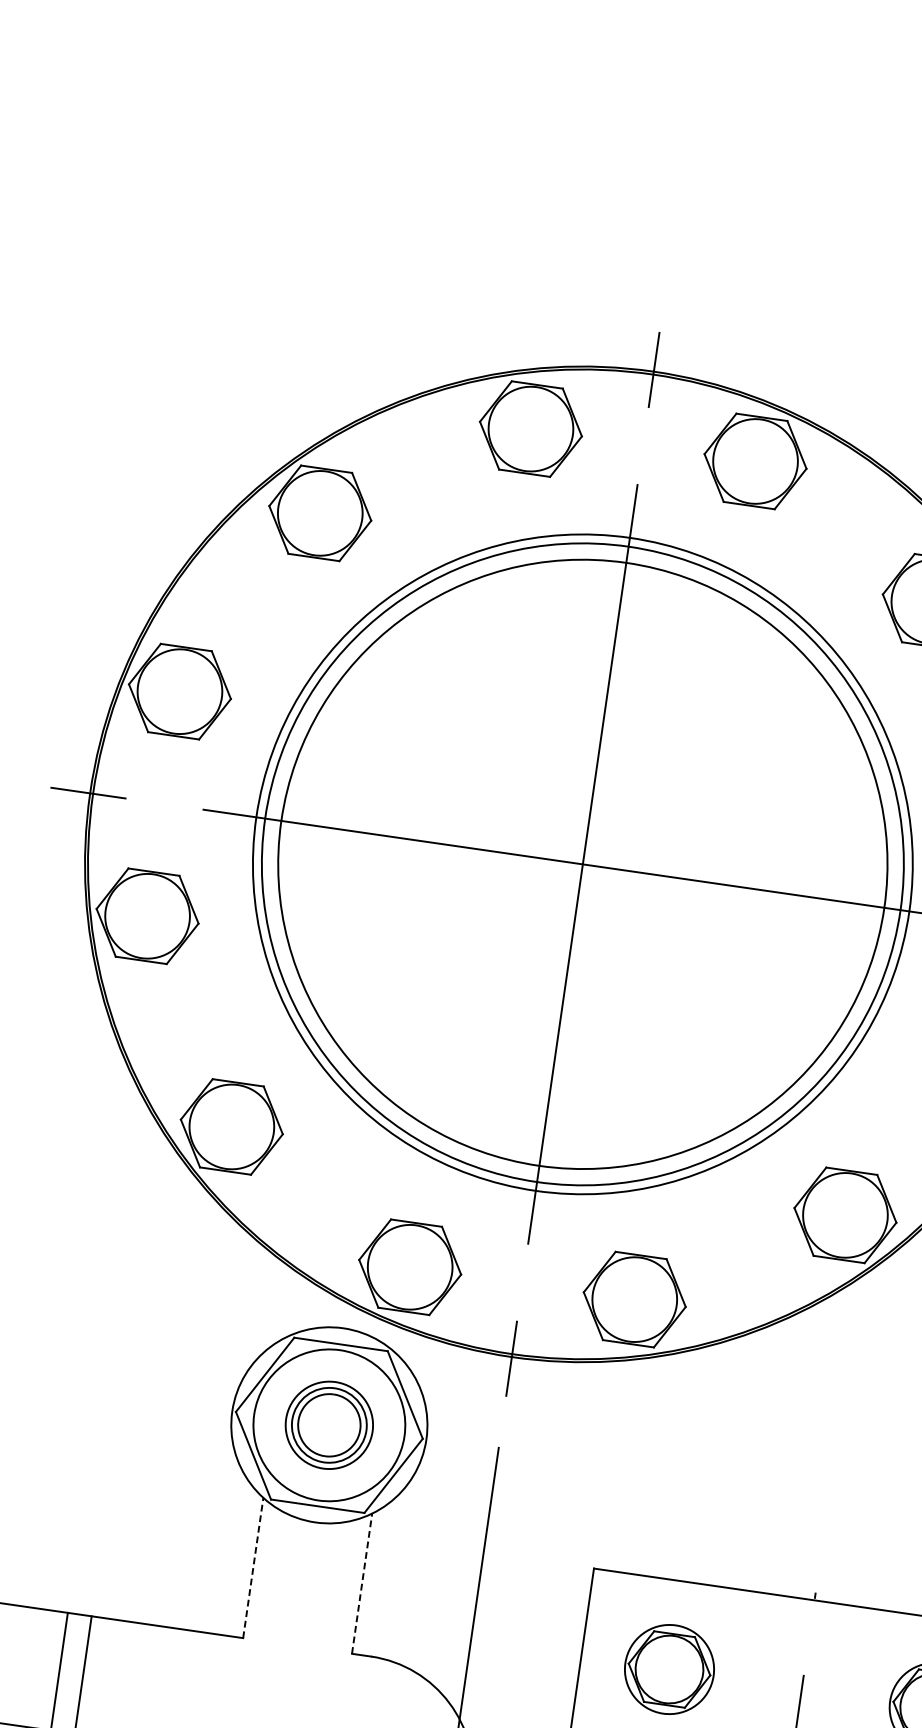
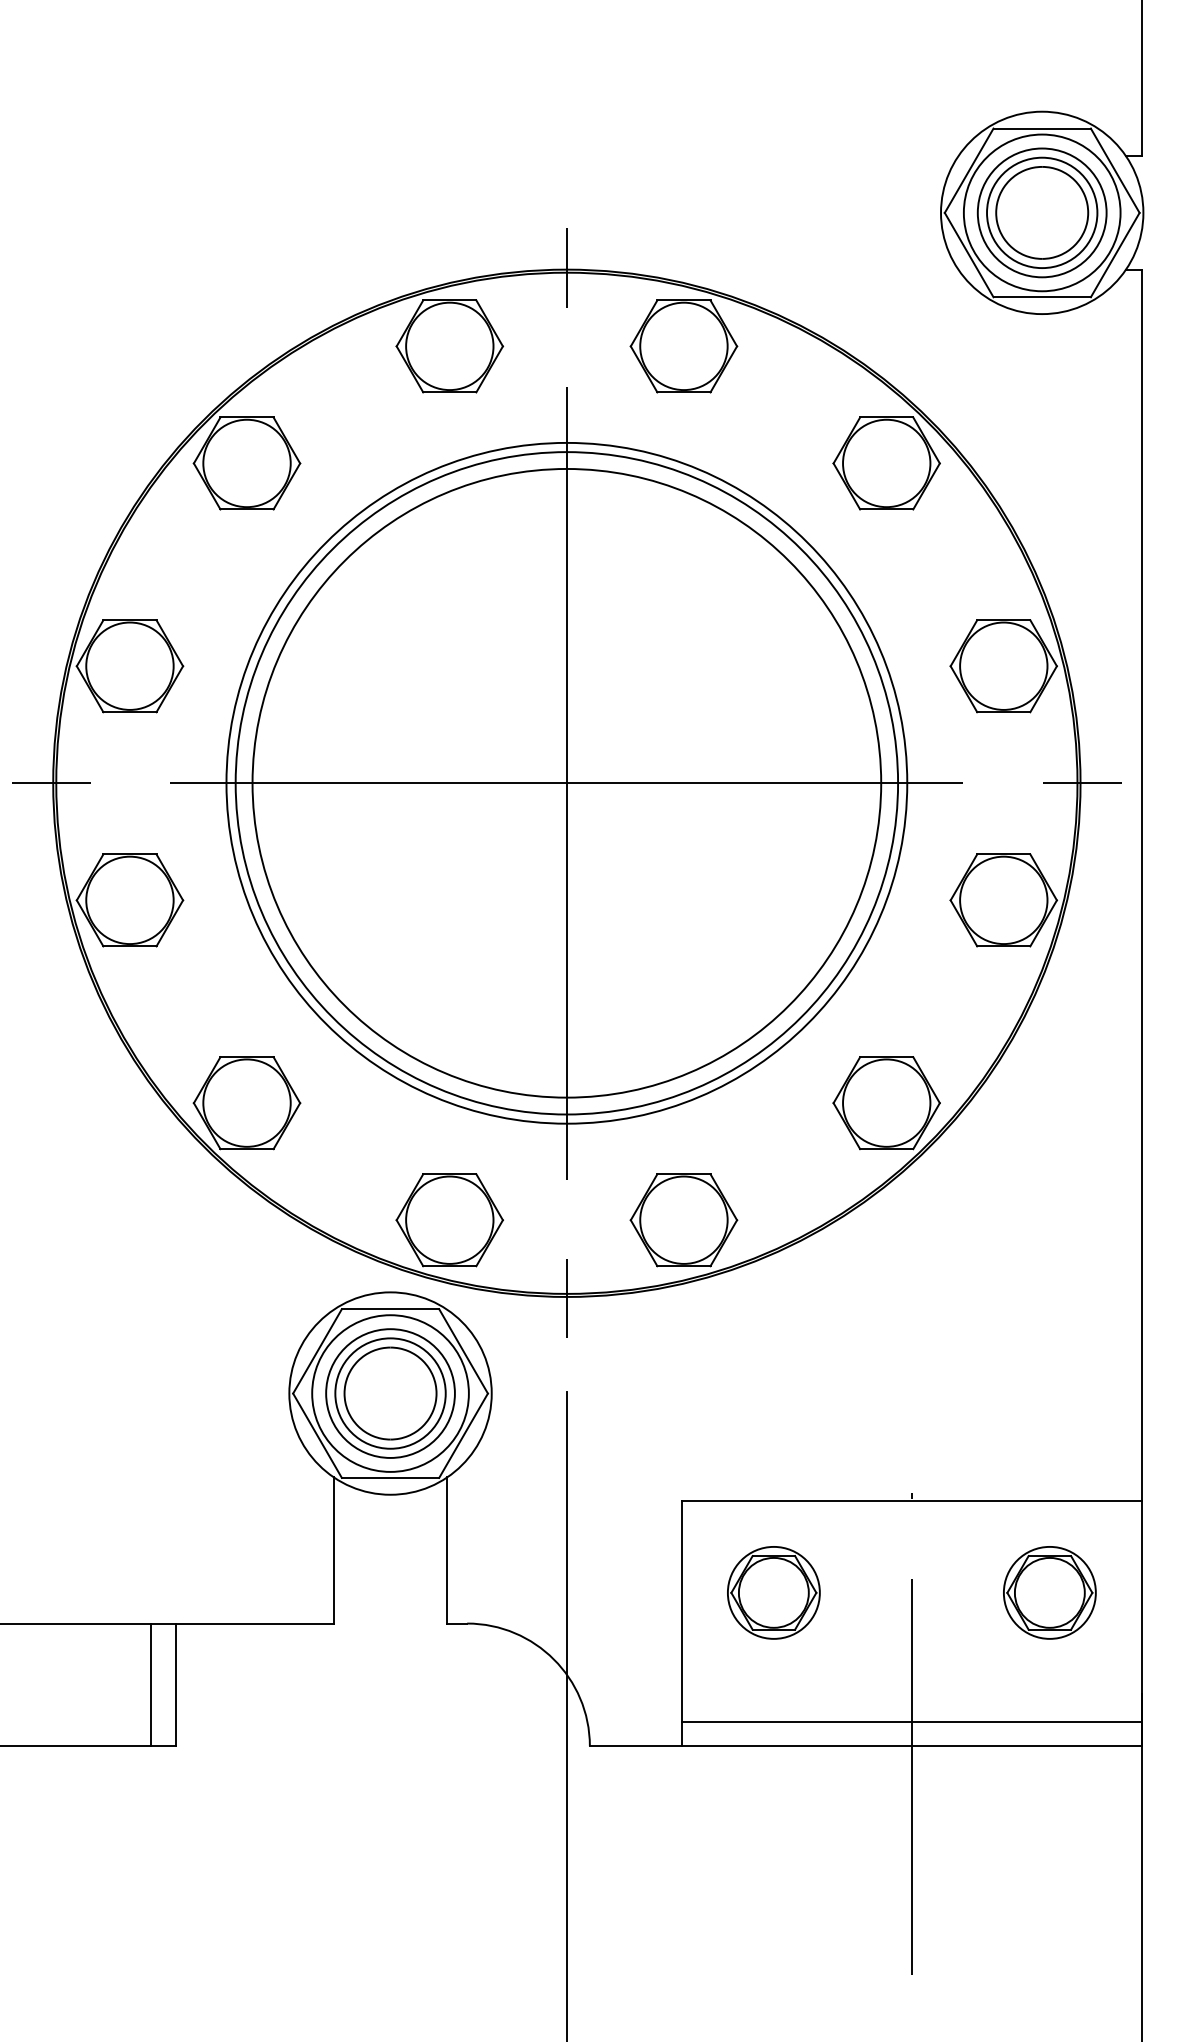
part: (329, 1425) -> (390, 1393), size x1.43
line: (253, 1567) -> (333, 1549), dashed -> solid
line: (362, 1582) -> (447, 1549), dashed -> solid

